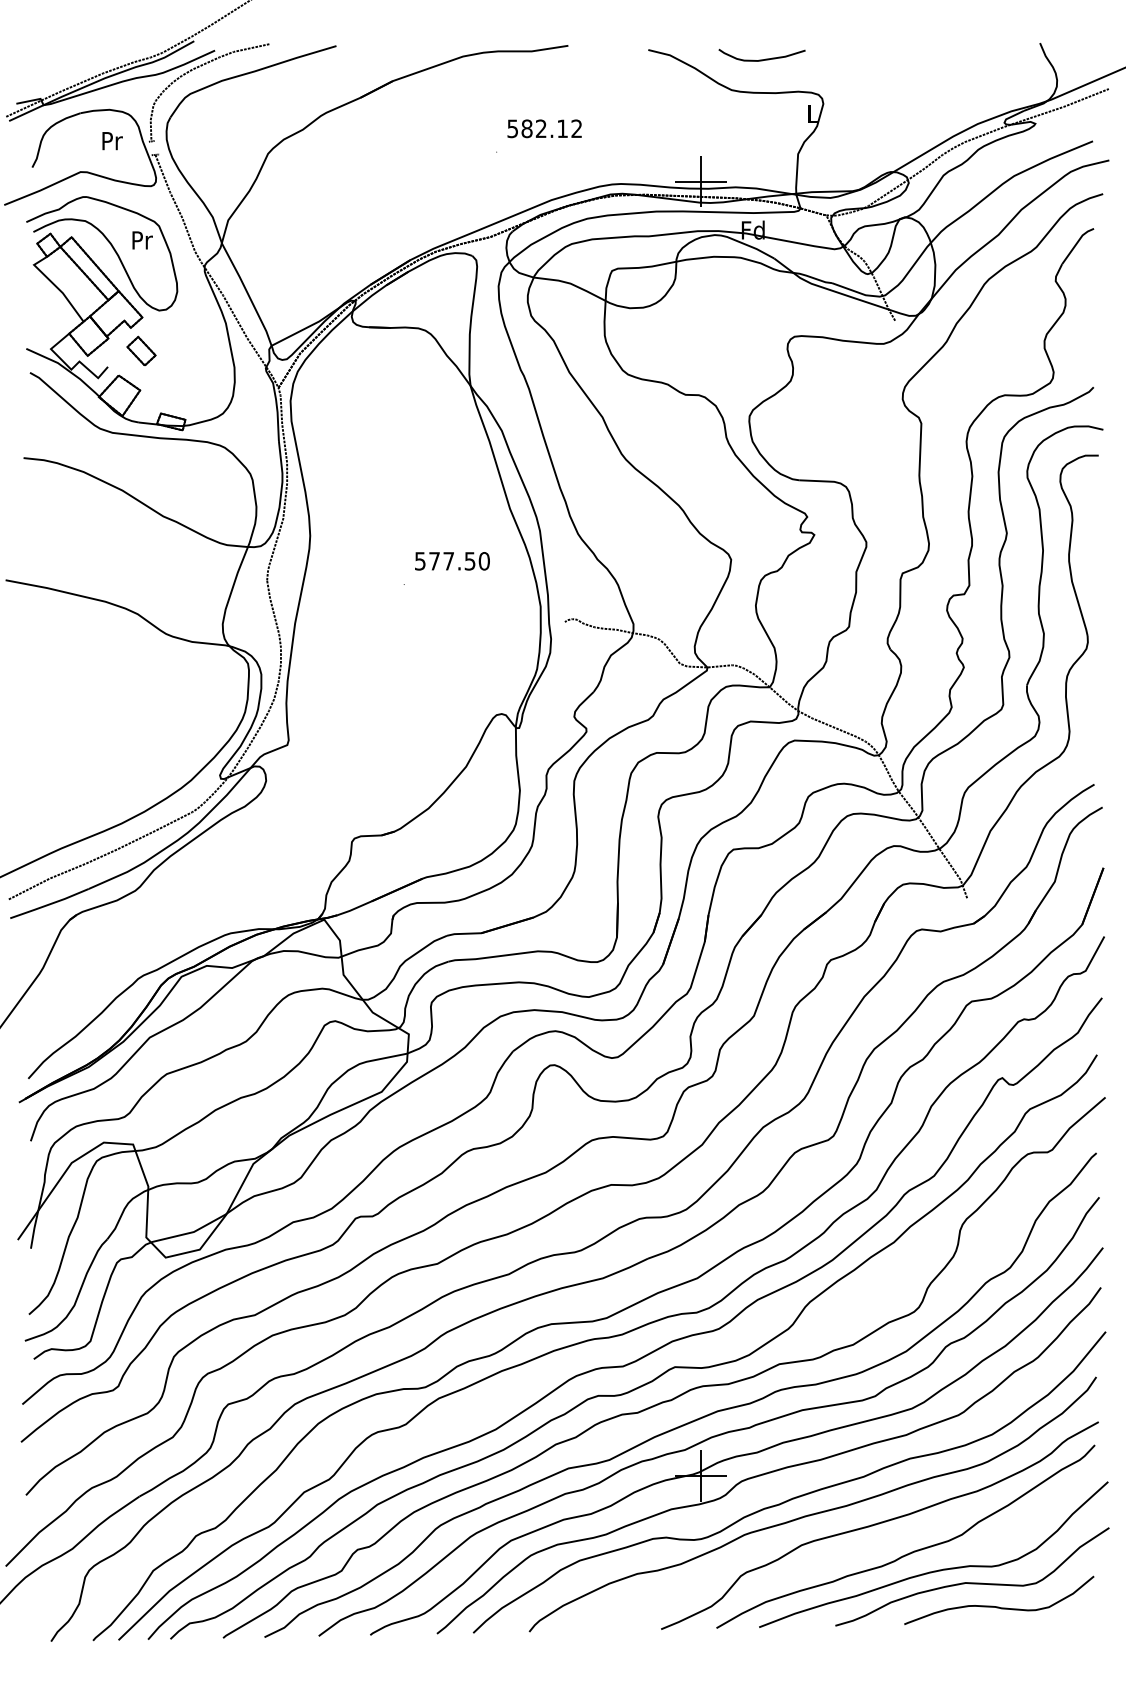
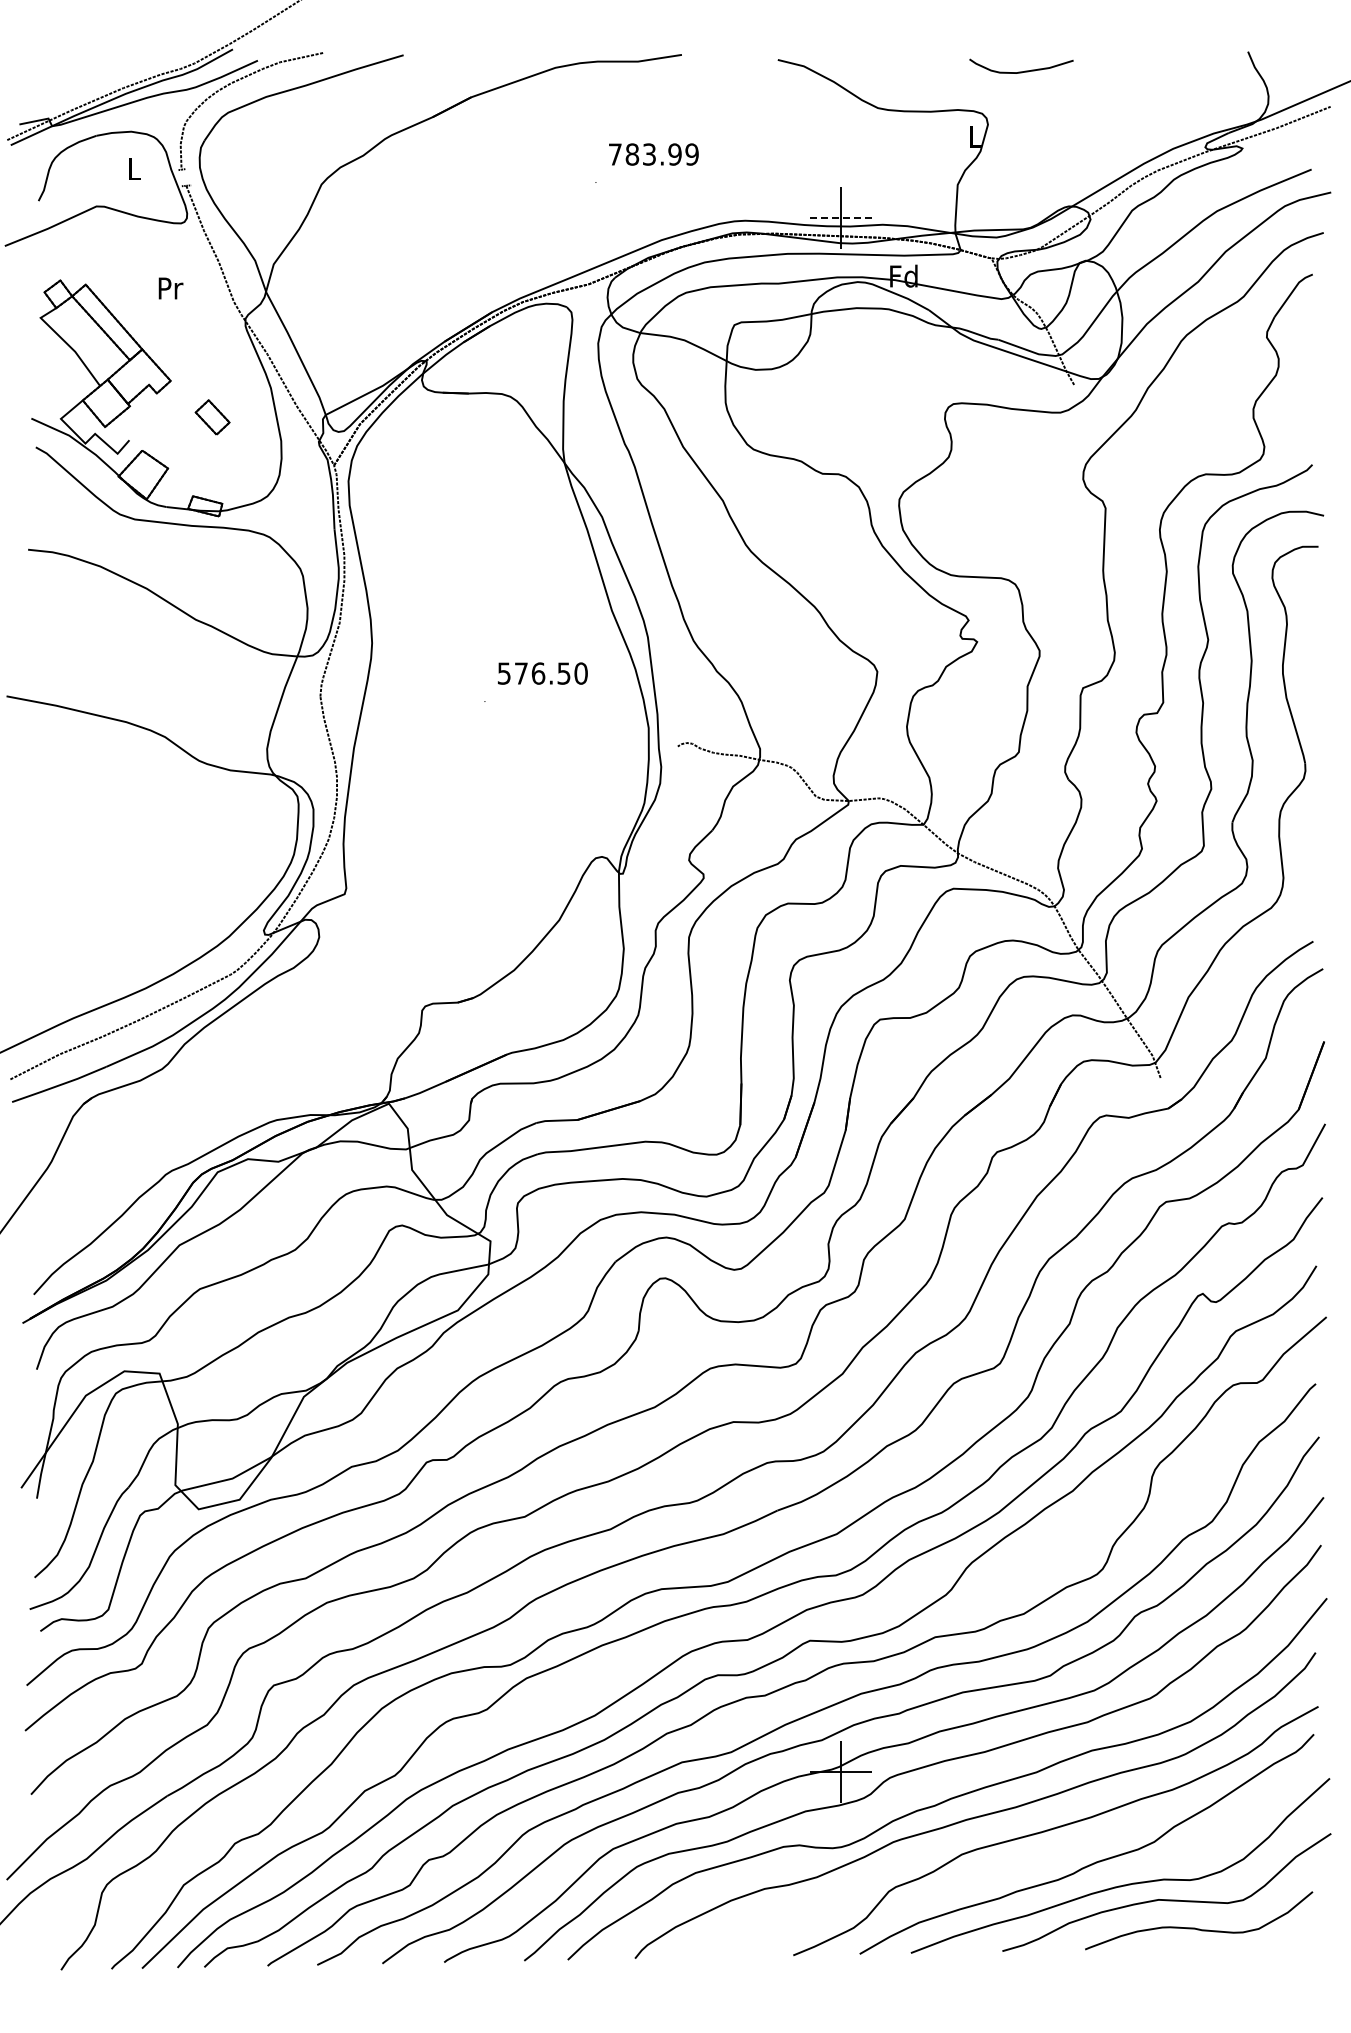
curve: (762, 59) -> (1021, 71), moved
text: (544, 128) -> (653, 154), 582.12 -> 783.99
text: (112, 141) -> (134, 169), Pr -> L
line: (701, 181) -> (841, 217), solid -> dashed
part: (112, 247) -> (134, 297), removed
part: (141, 351) -> (212, 417), moved
text: (448, 561) -> (538, 673), 577.50 -> 576.50

